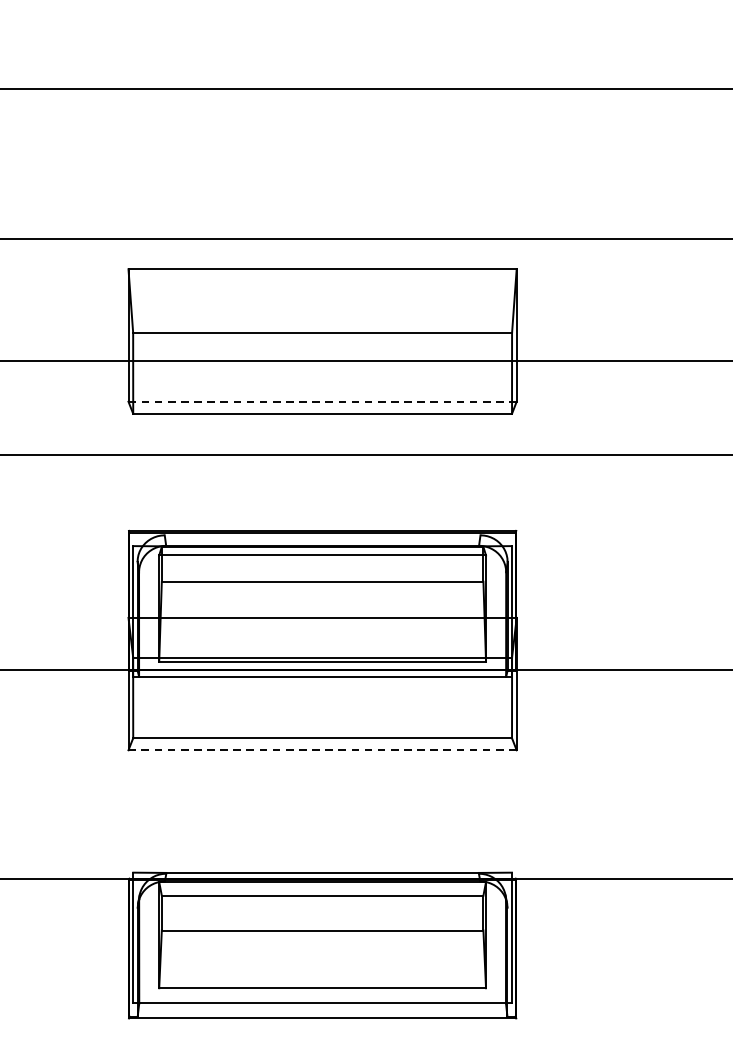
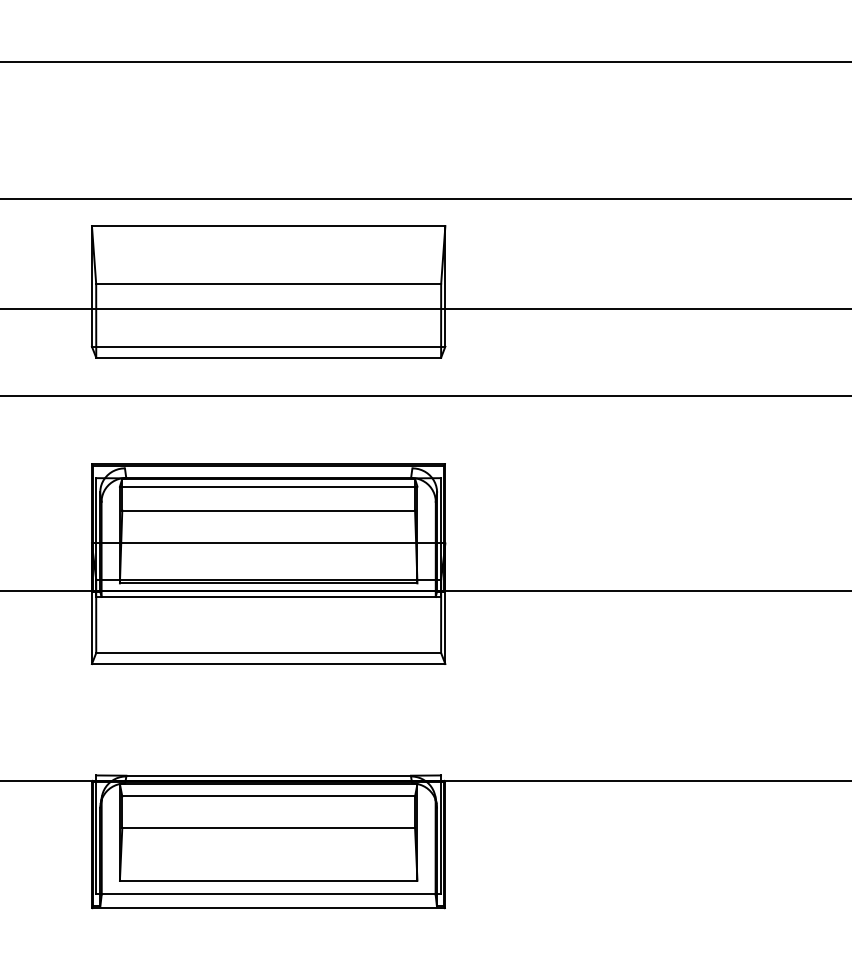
line: (322, 401) -> (268, 346), dashed -> solid
line: (322, 750) -> (268, 664), dashed -> solid

